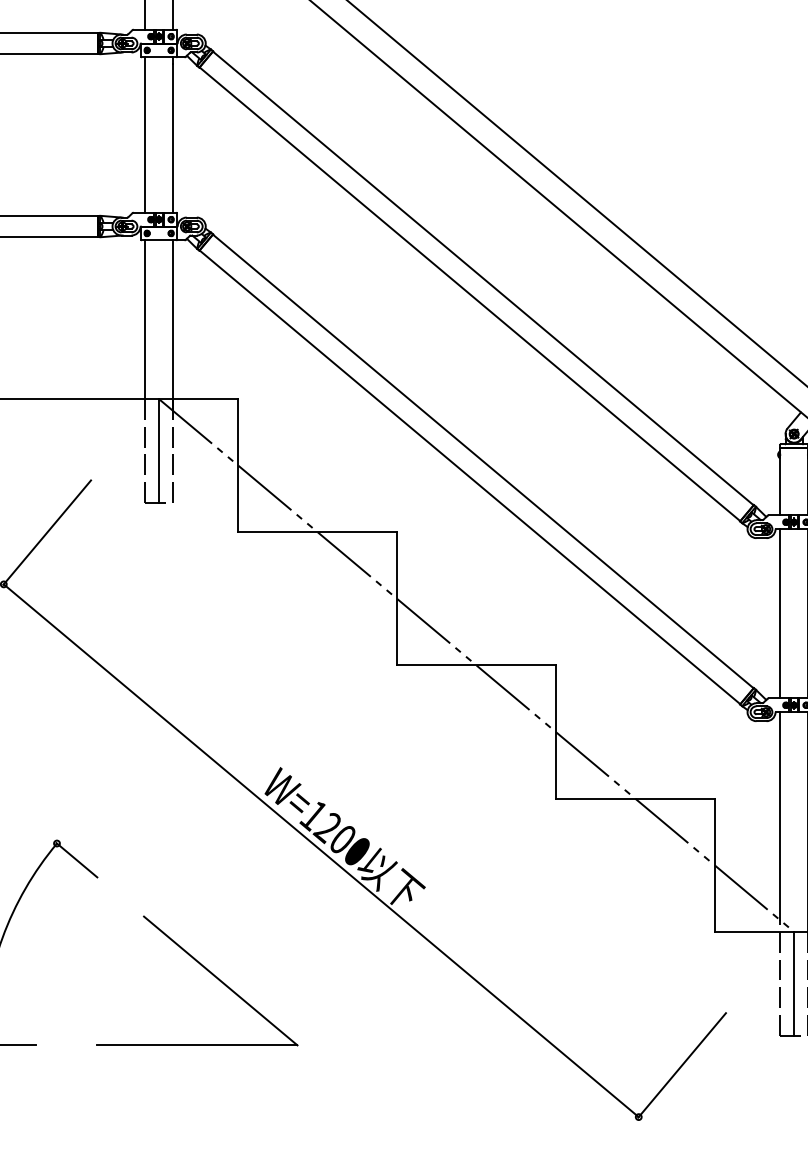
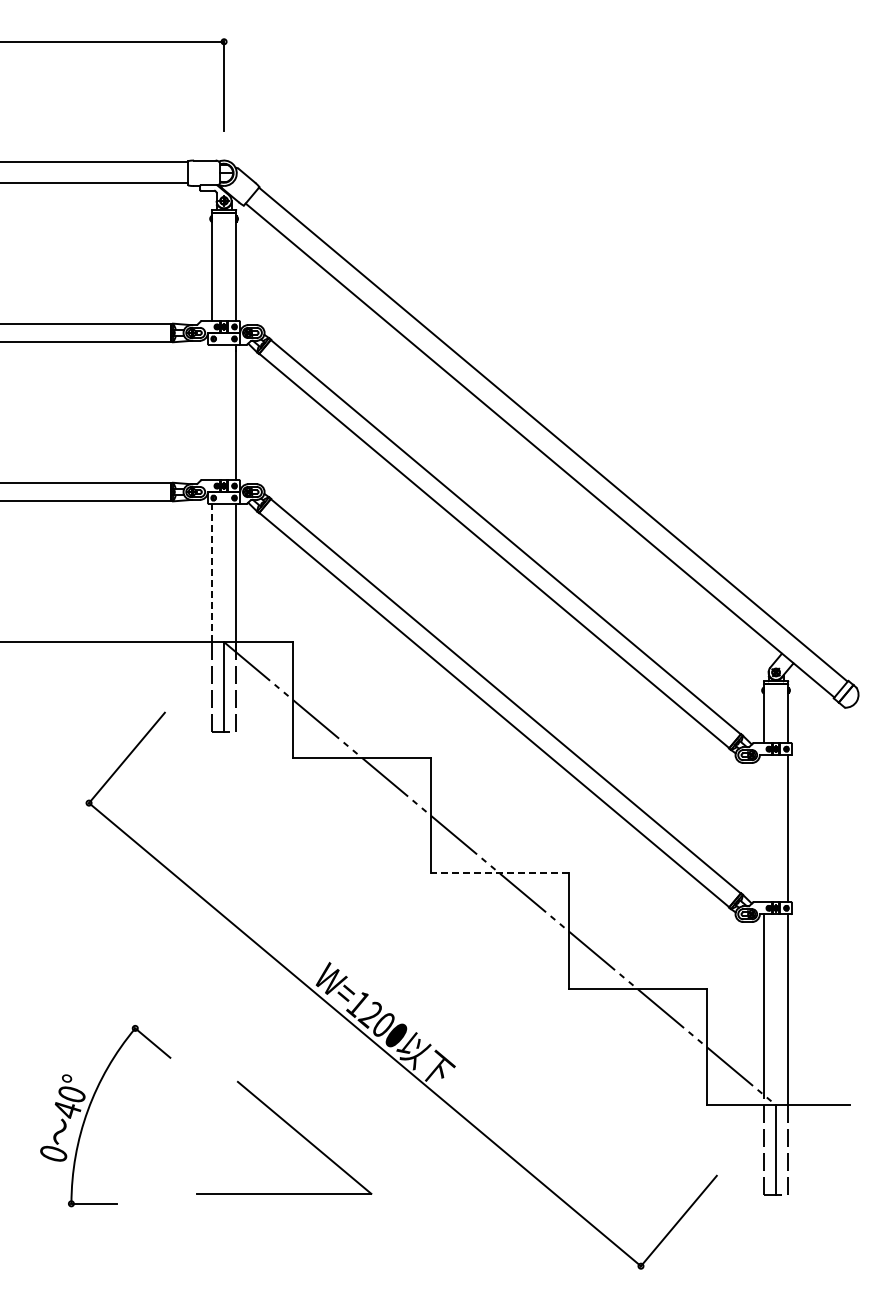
line: (144, 135) -> (211, 412), removed
line: (144, 319) -> (211, 572), solid -> dashed
line: (779, 613) -> (763, 828), removed
line: (475, 665) -> (499, 873), solid -> dashed
part: (205, 970) -> (291, 1128), moved

